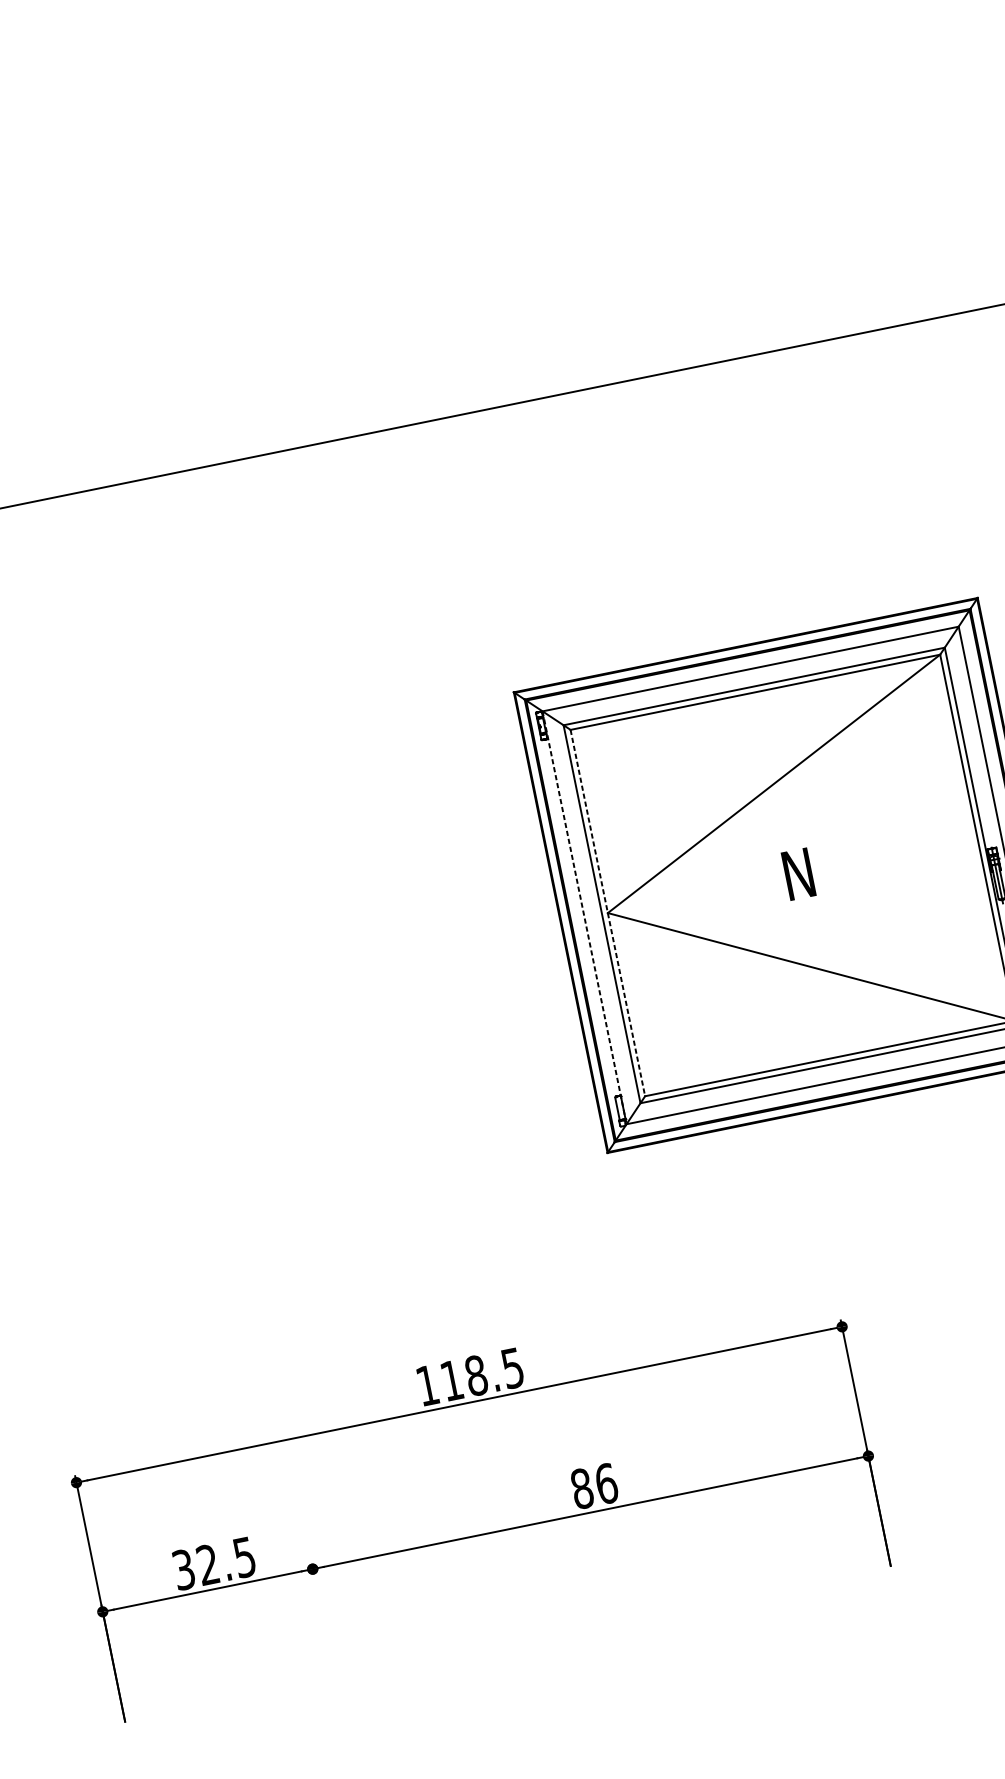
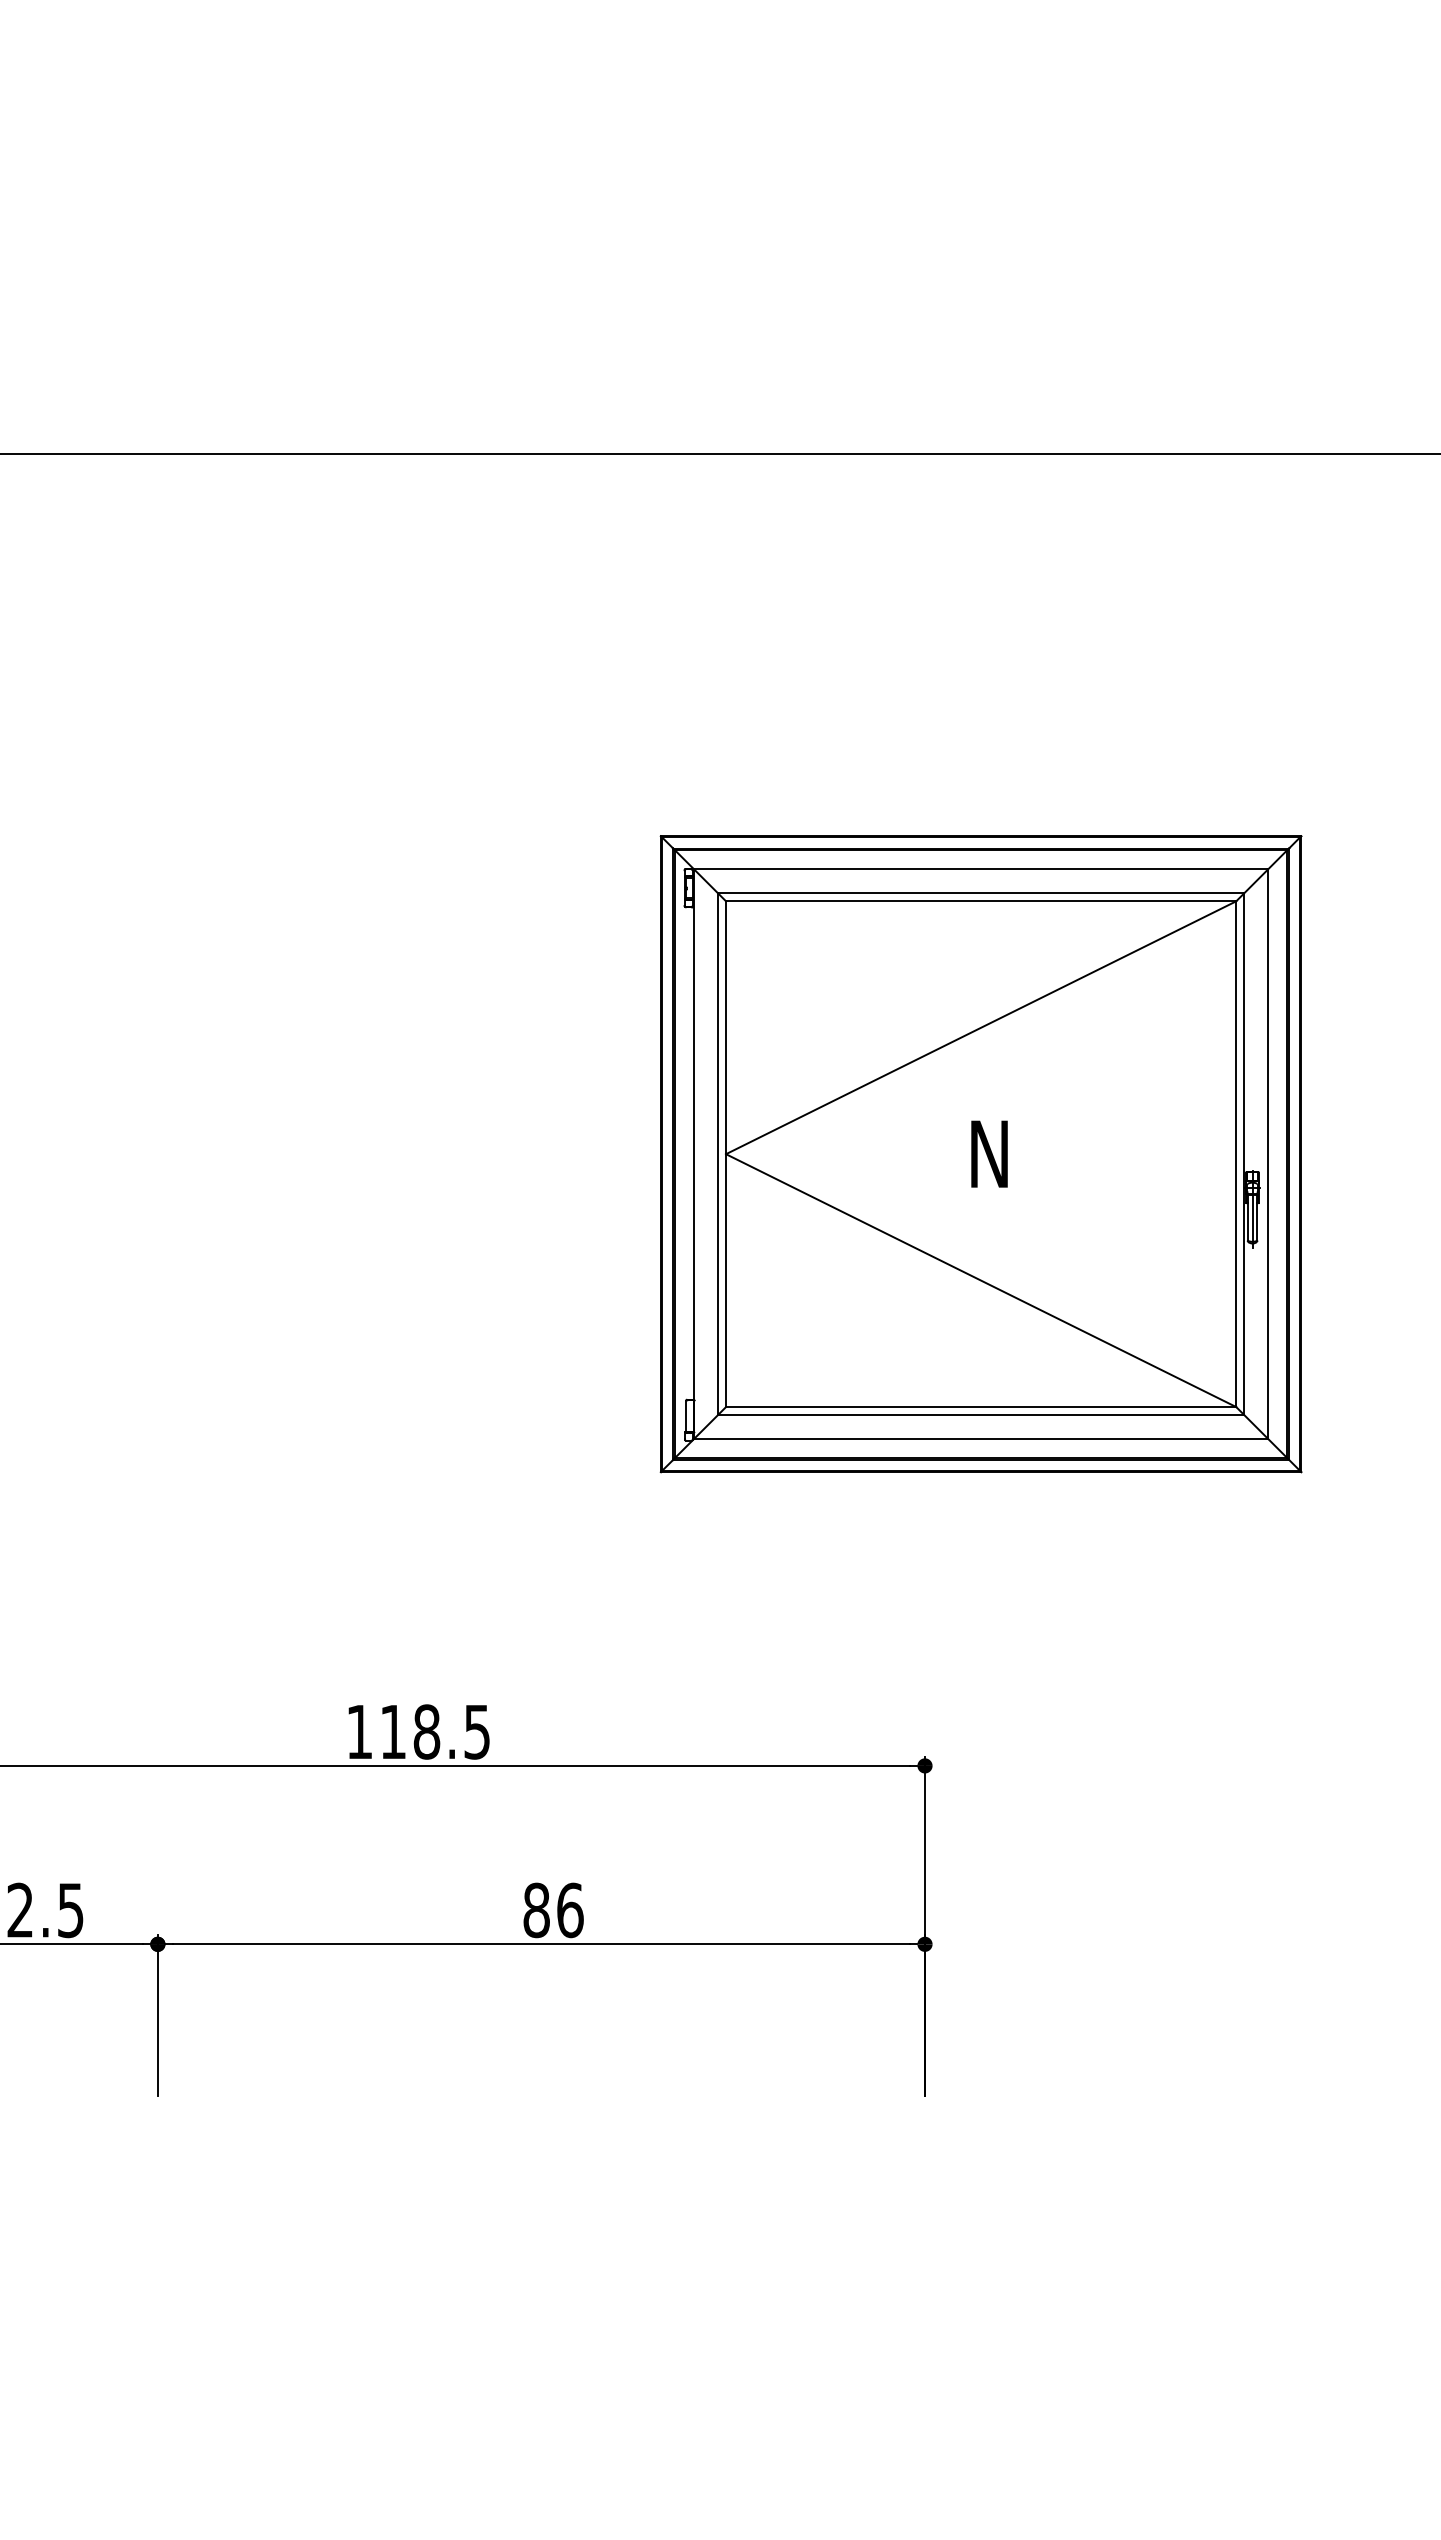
line: (608, 913) -> (726, 1154), dashed -> solid
line: (584, 918) -> (693, 1154), dashed -> solid
line: (322, 1620) -> (157, 2015), added

